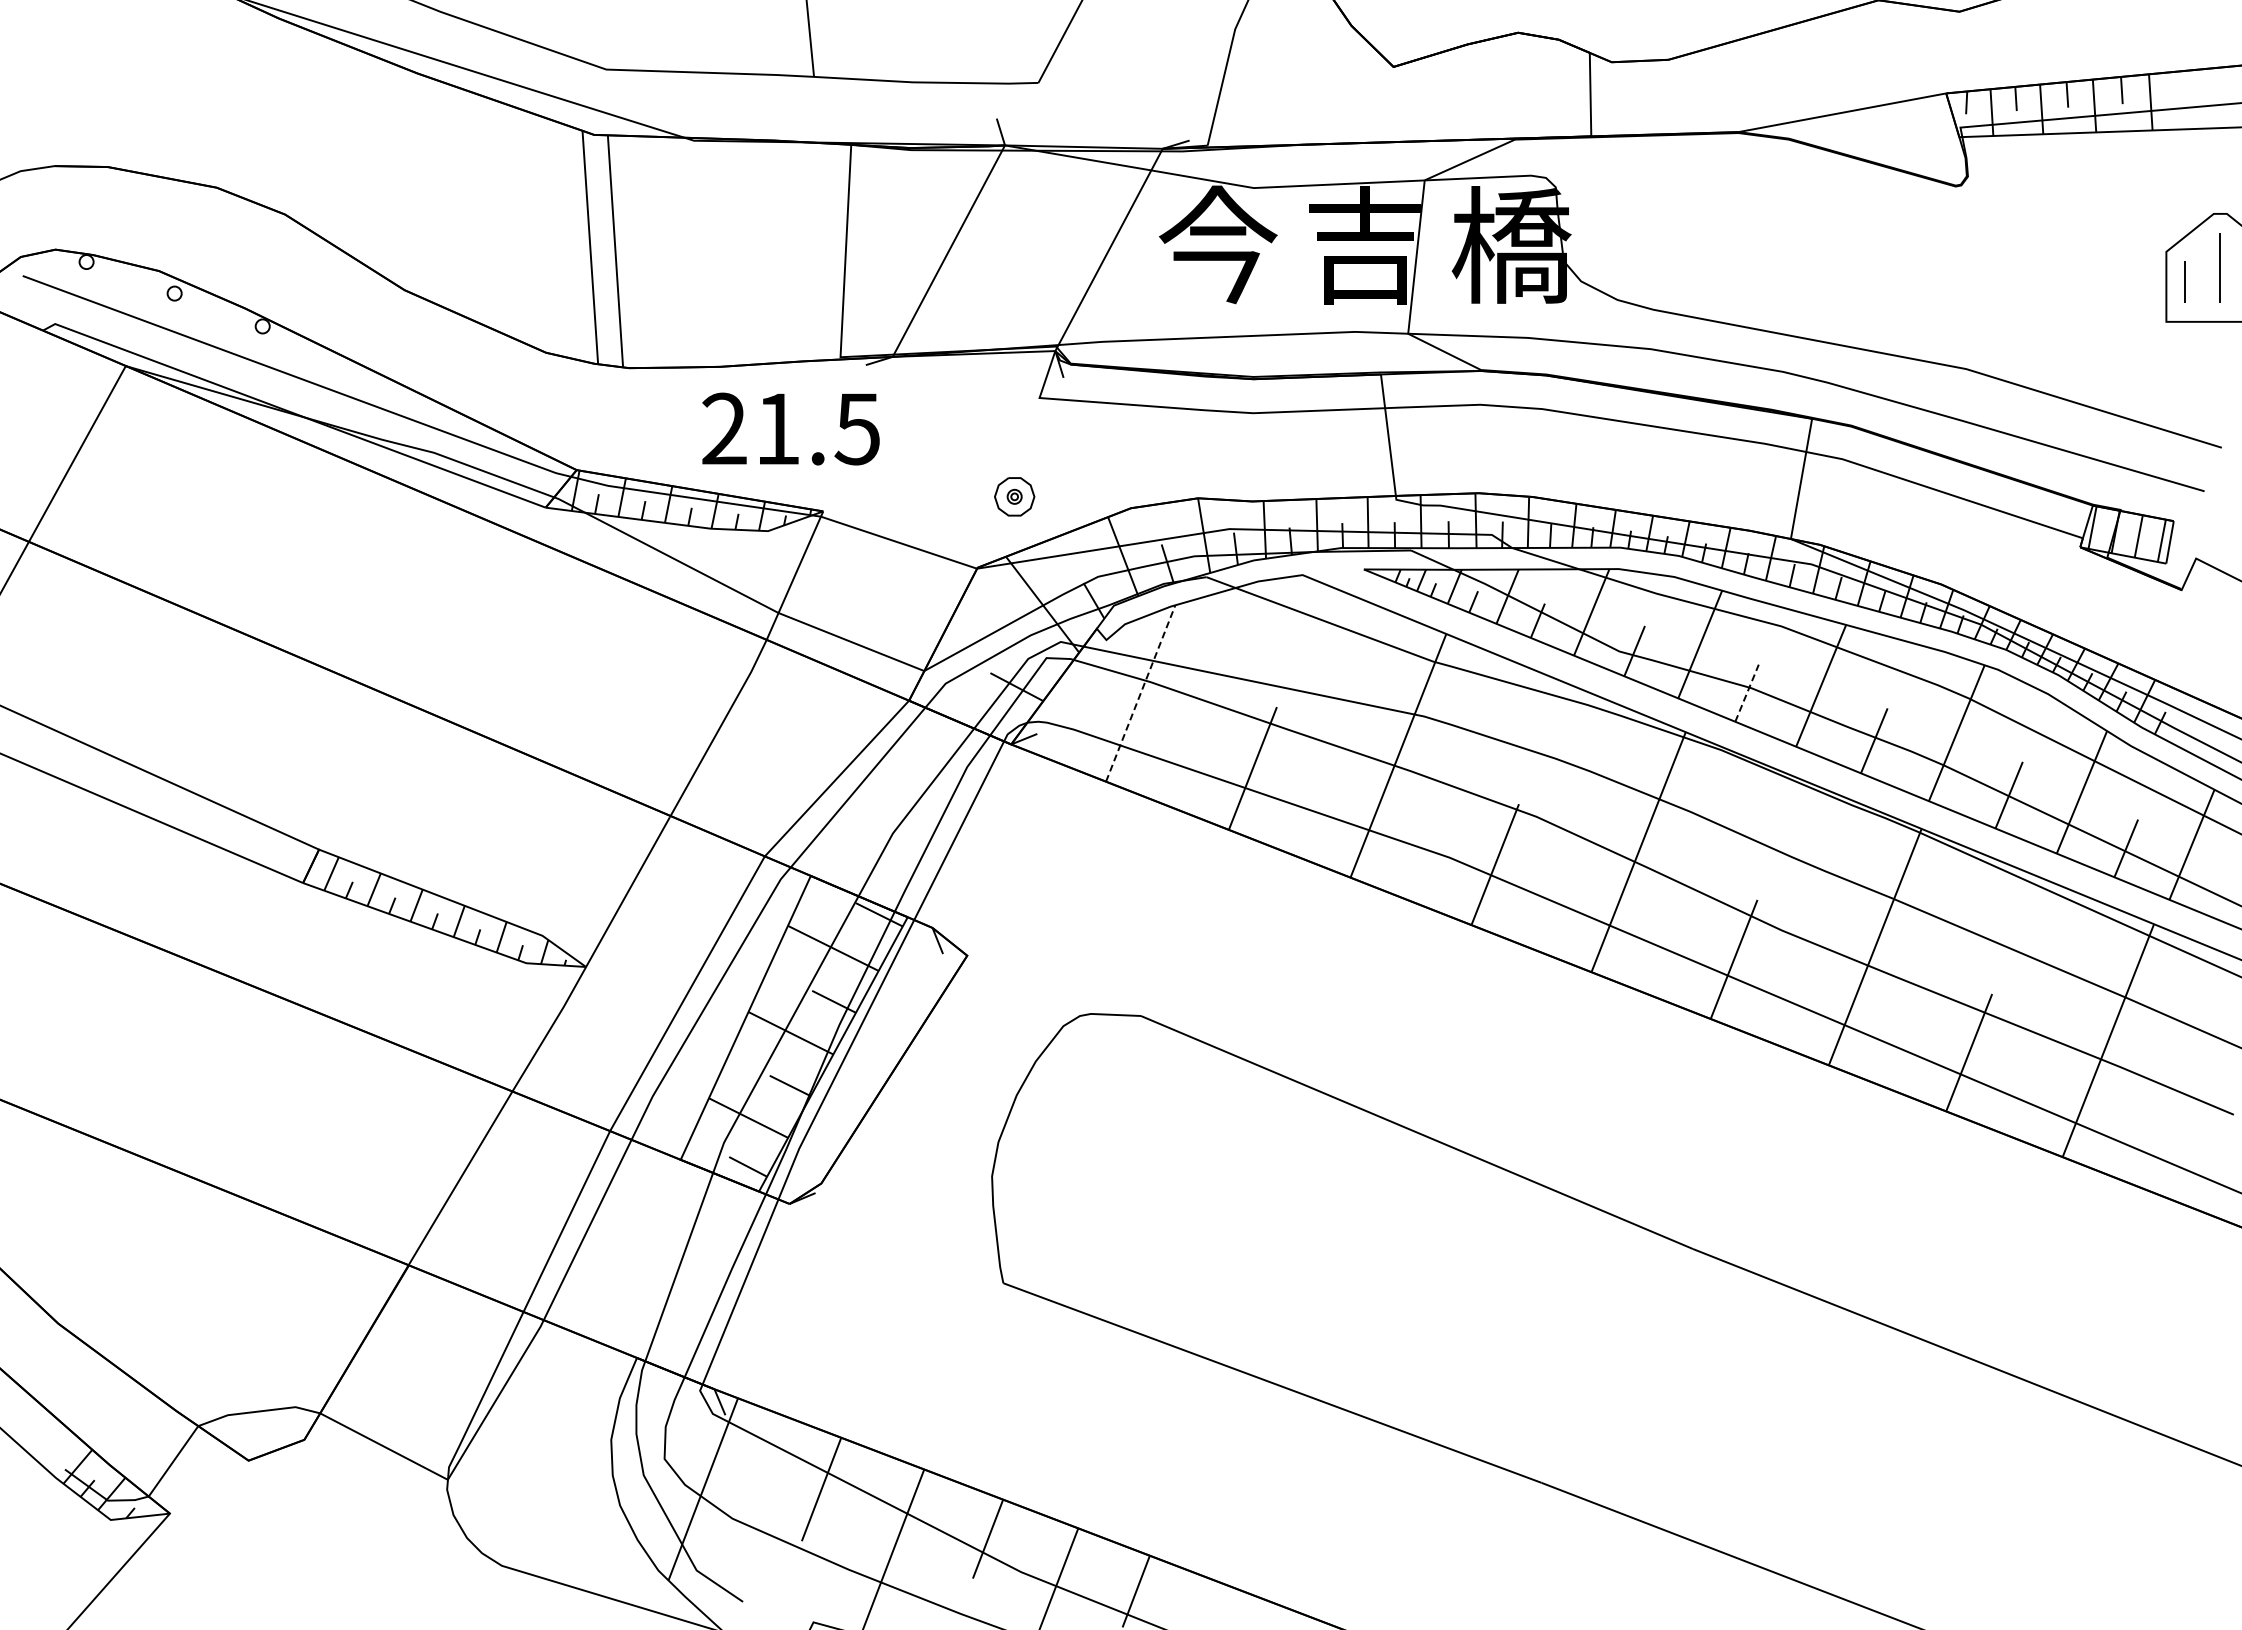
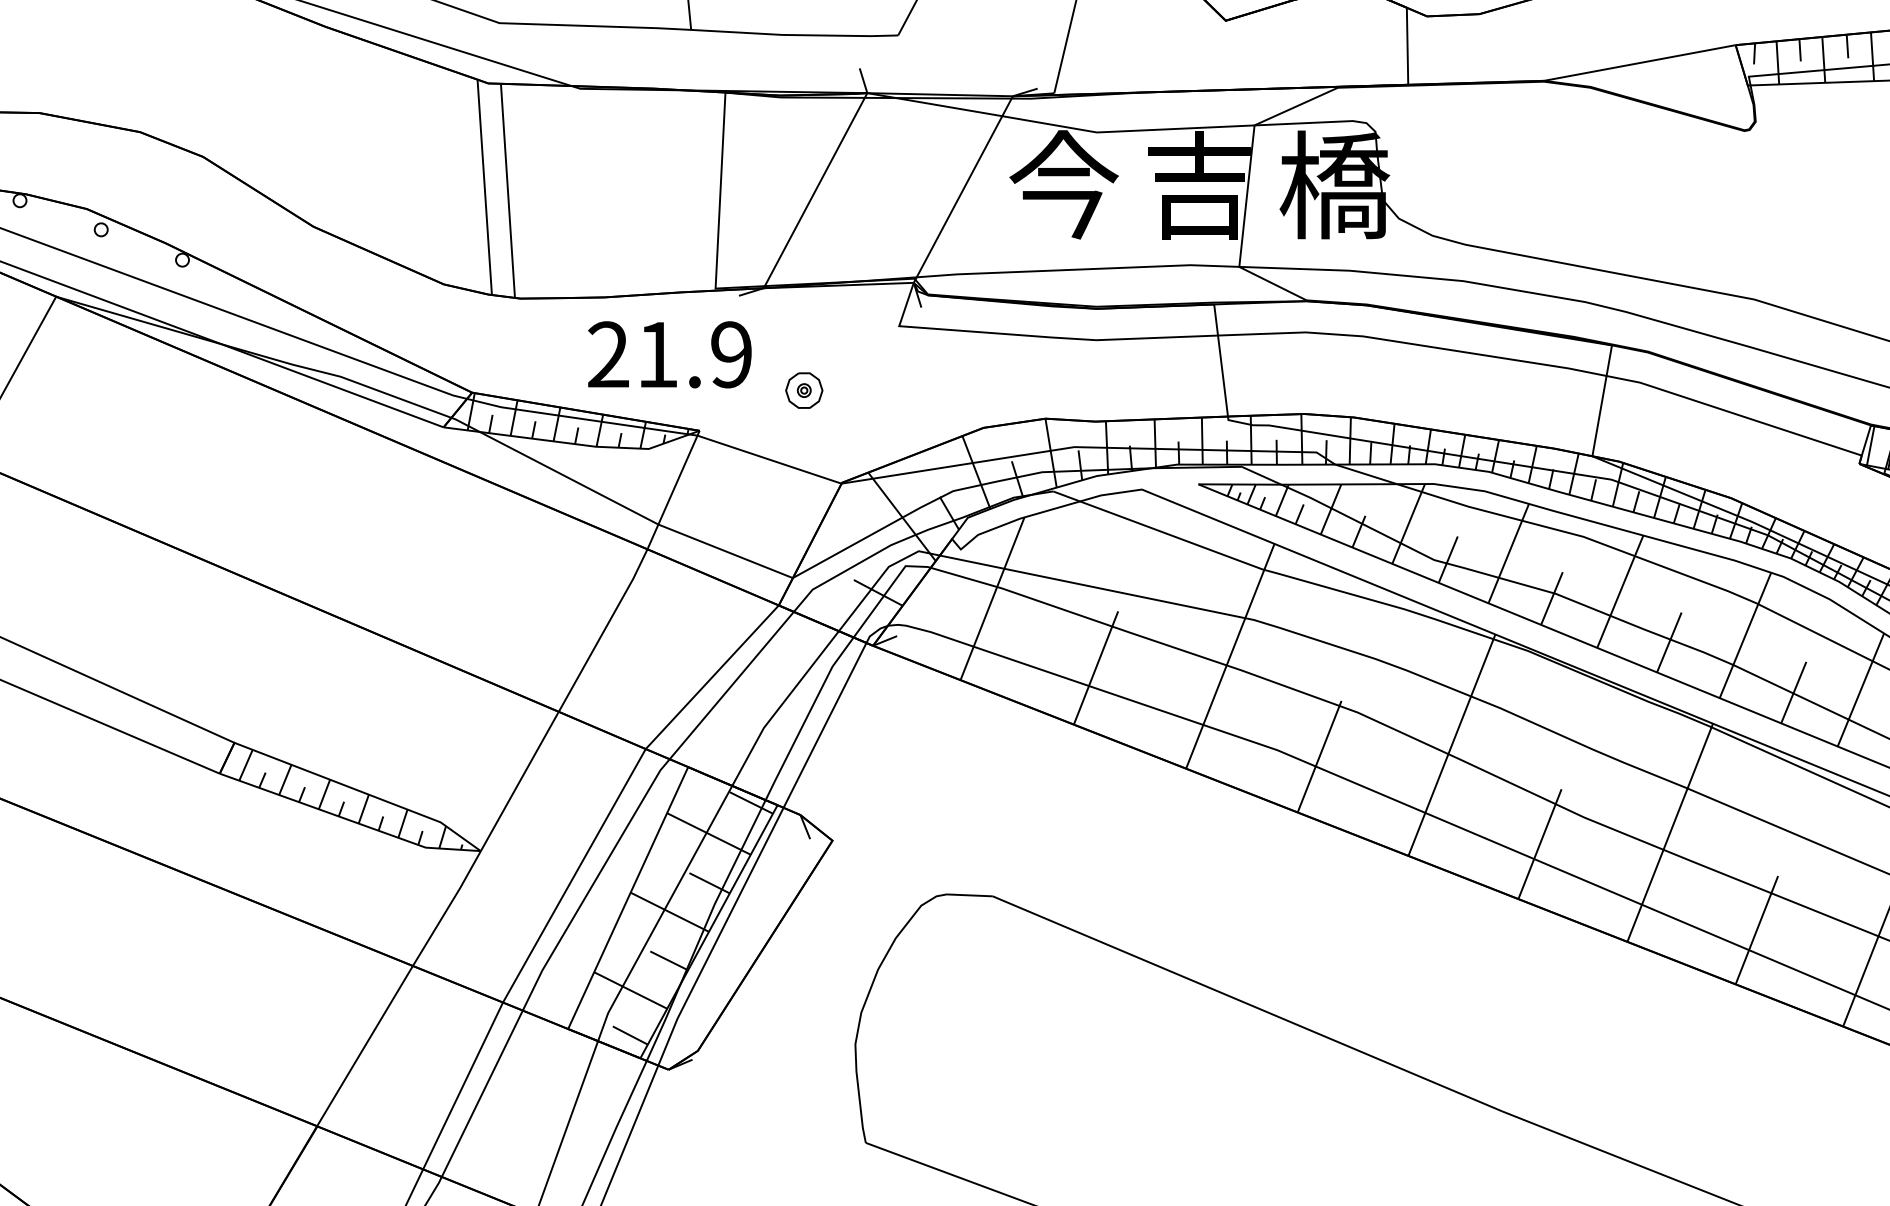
text: (856, 428) -> (730, 354), 21.5 -> 21.9
part: (1014, 496) -> (804, 390), moved
line: (1140, 693) -> (992, 598), dashed -> solid
line: (1747, 693) -> (1552, 598), dashed -> solid

